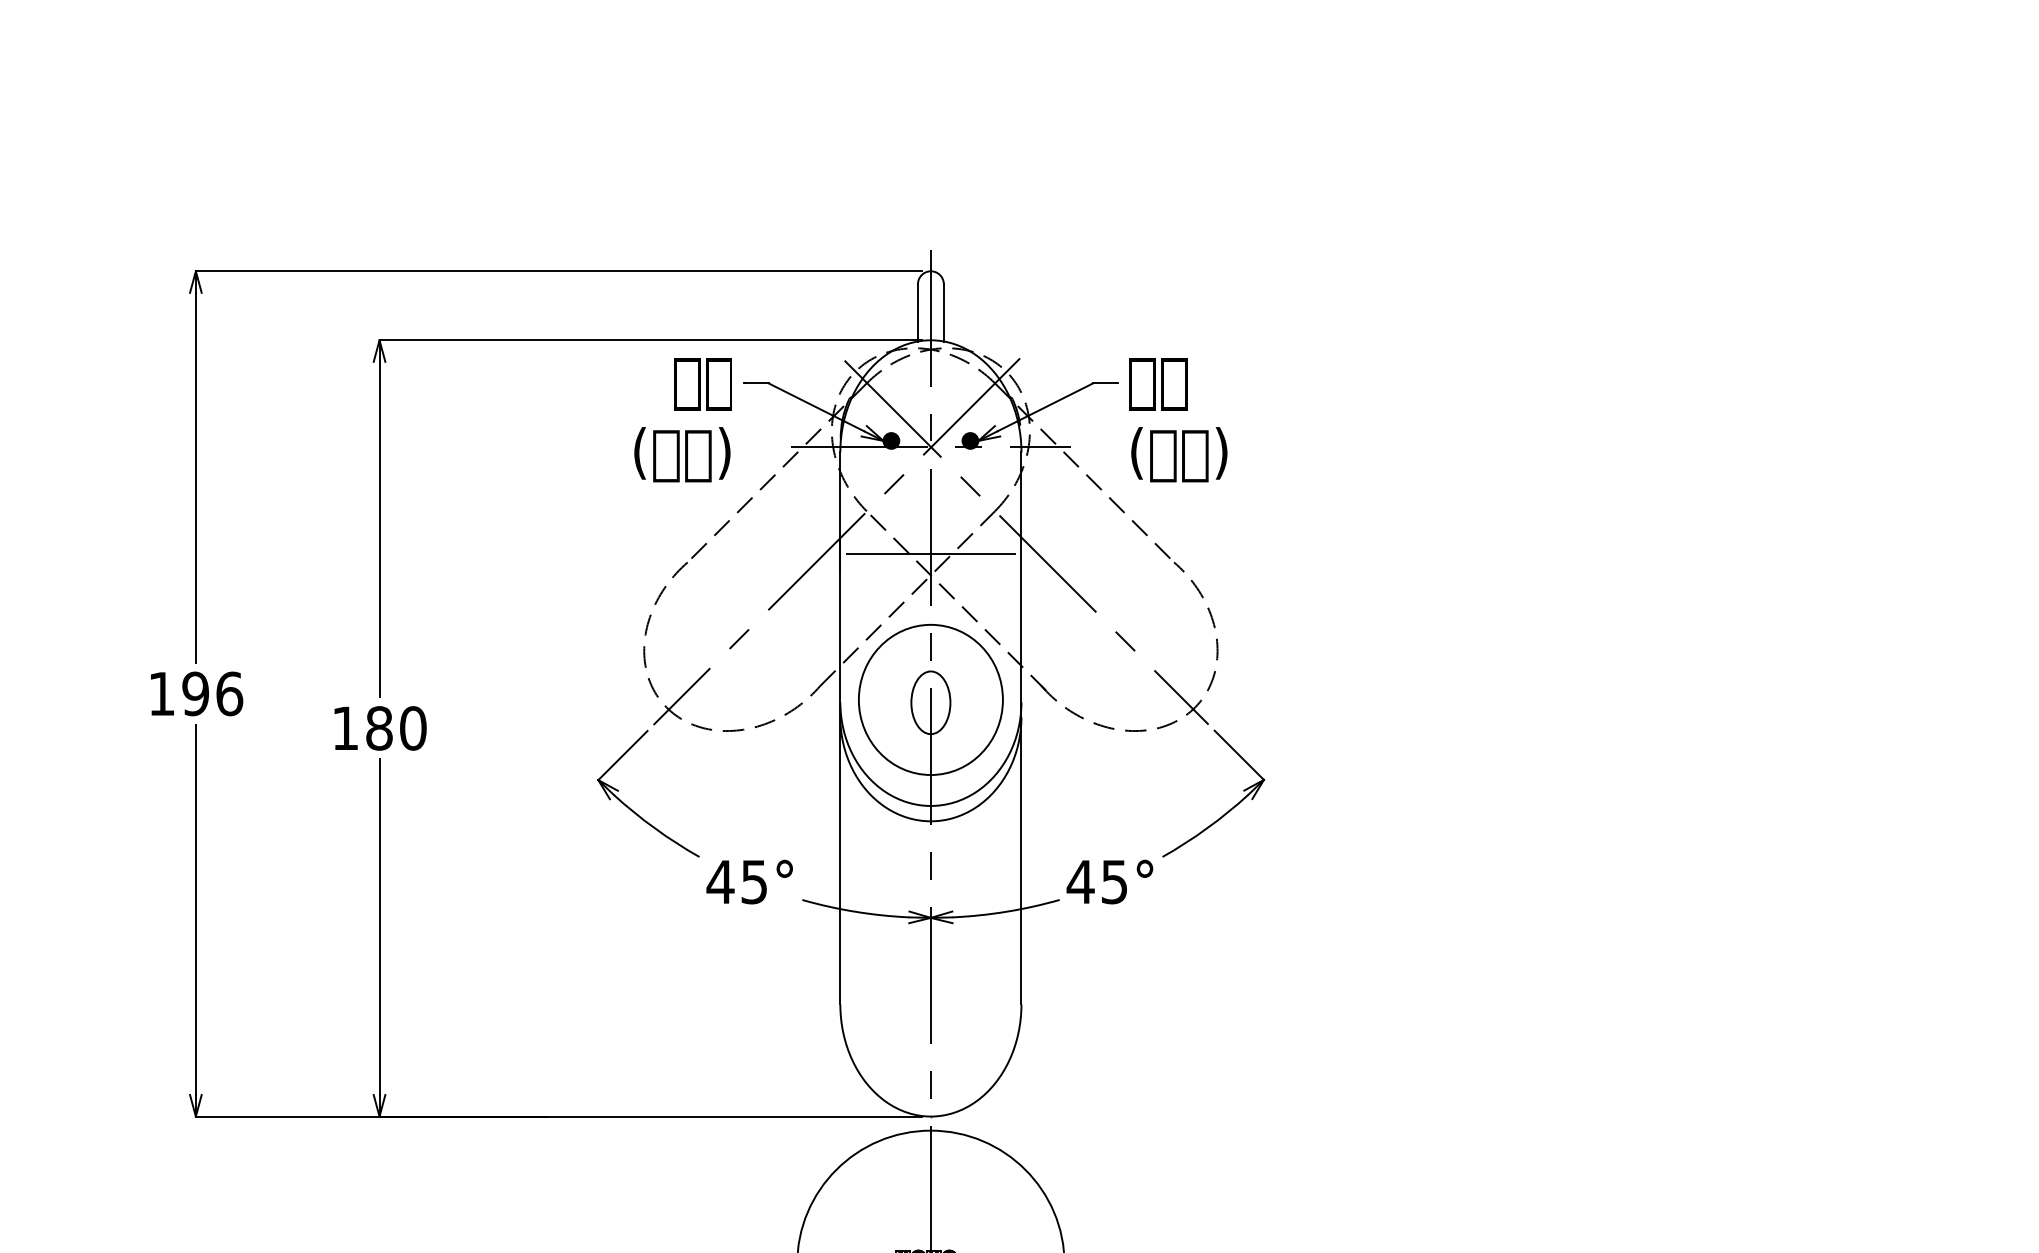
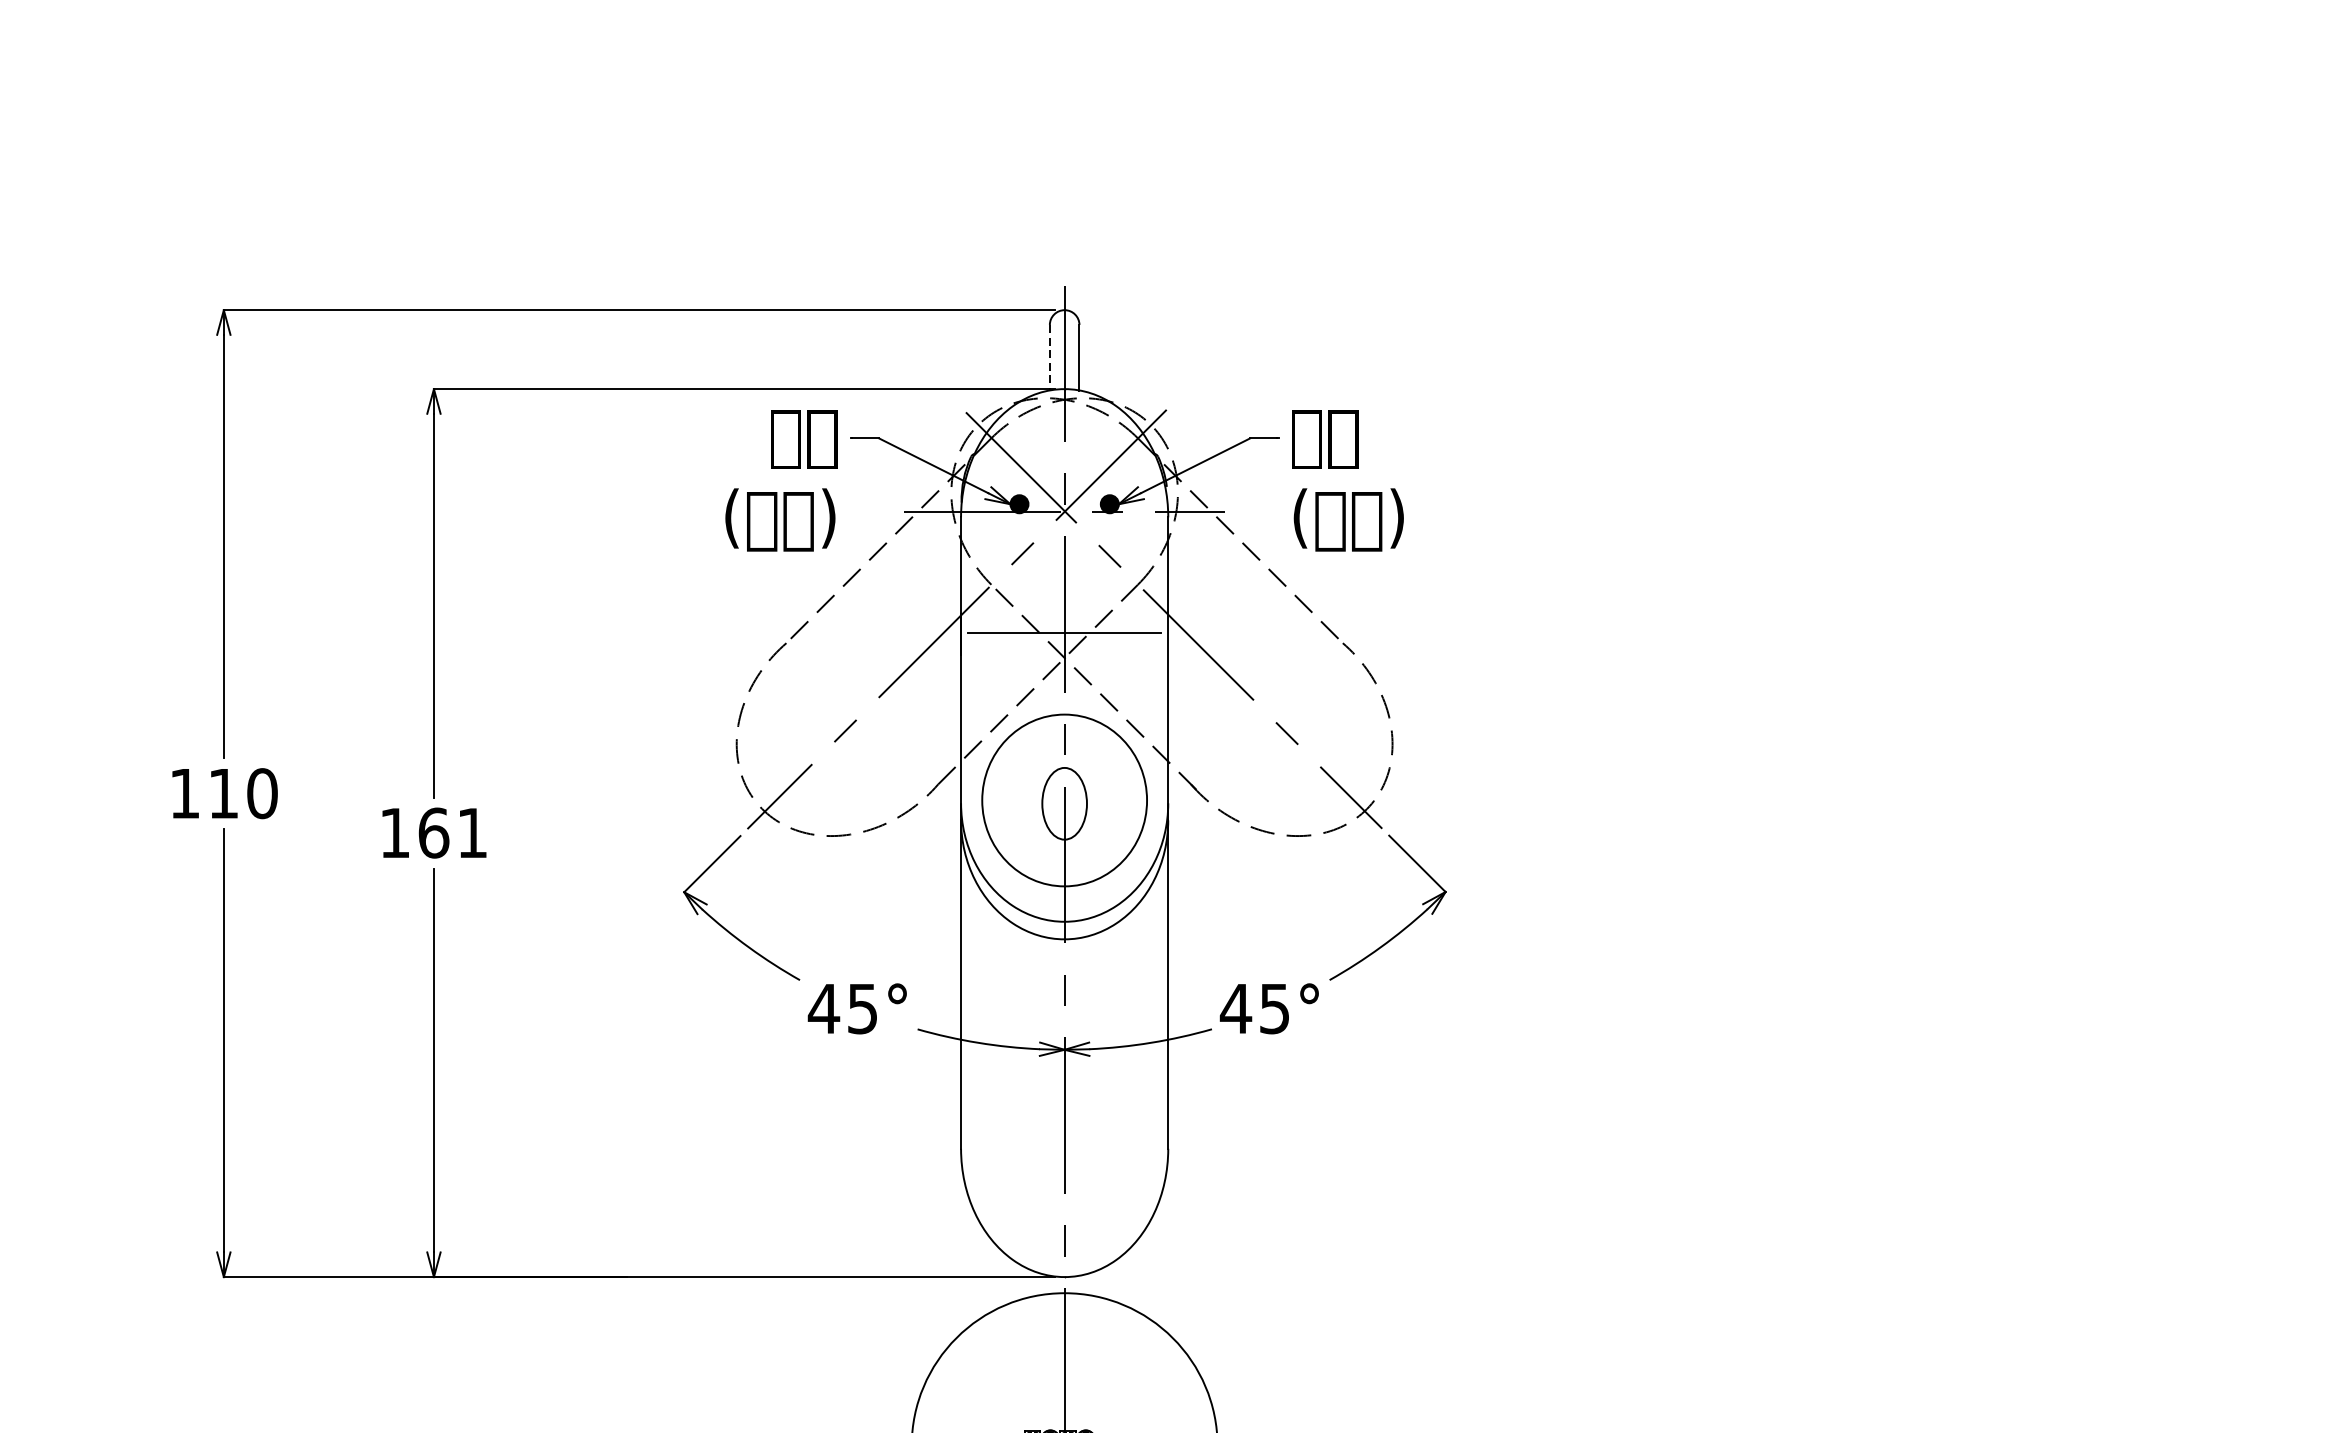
line: (917, 312) -> (1049, 357), solid -> dashed
text: (212, 693) -> (242, 793), 196 -> 110
text: (396, 728) -> (453, 833), 180 -> 161

